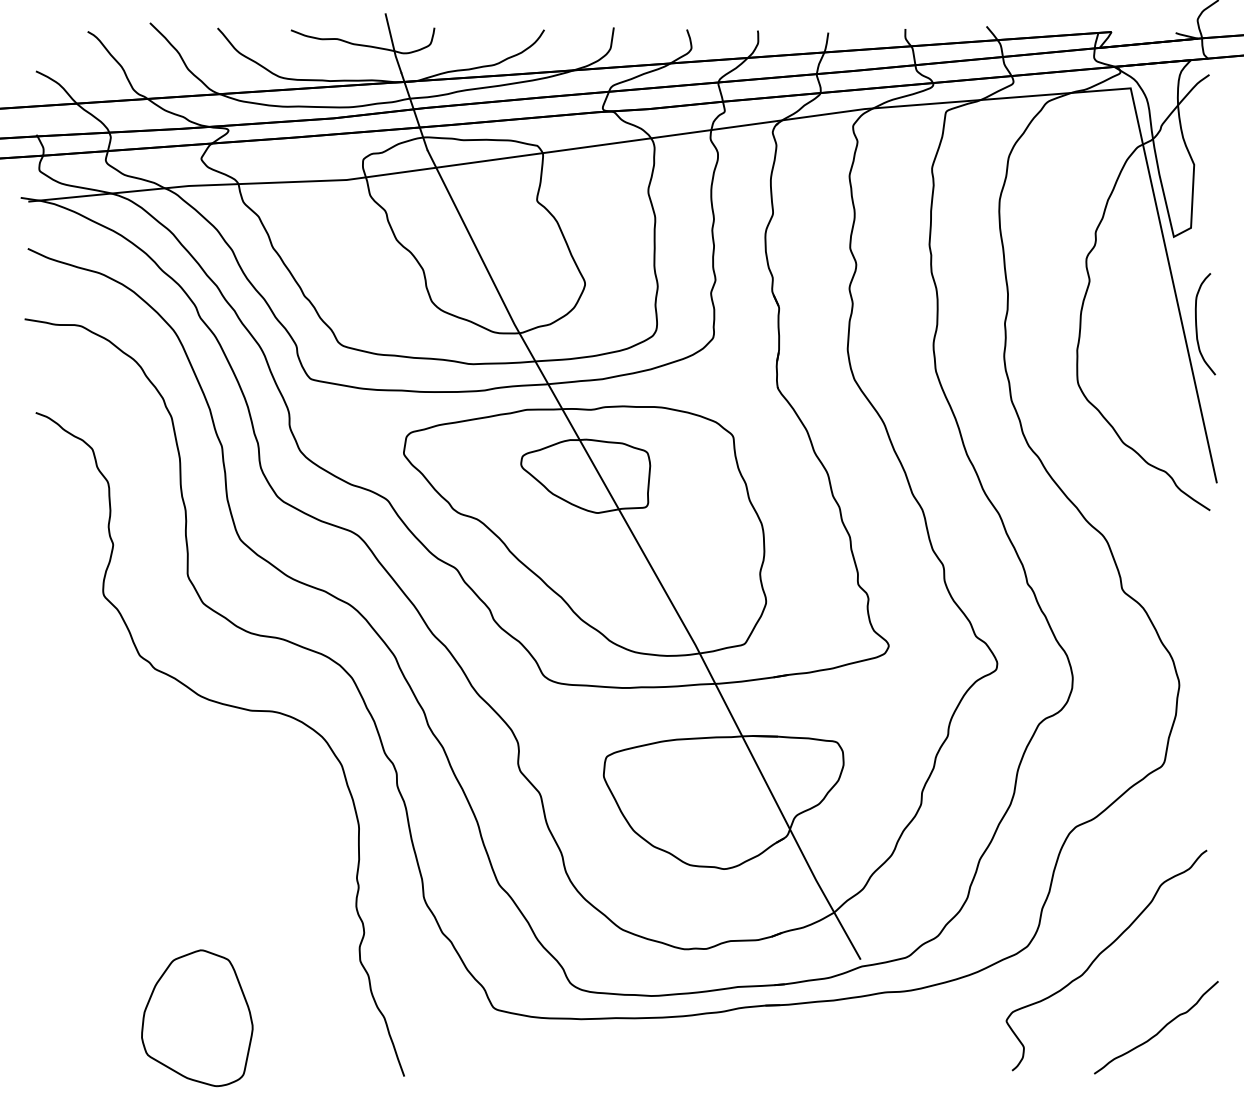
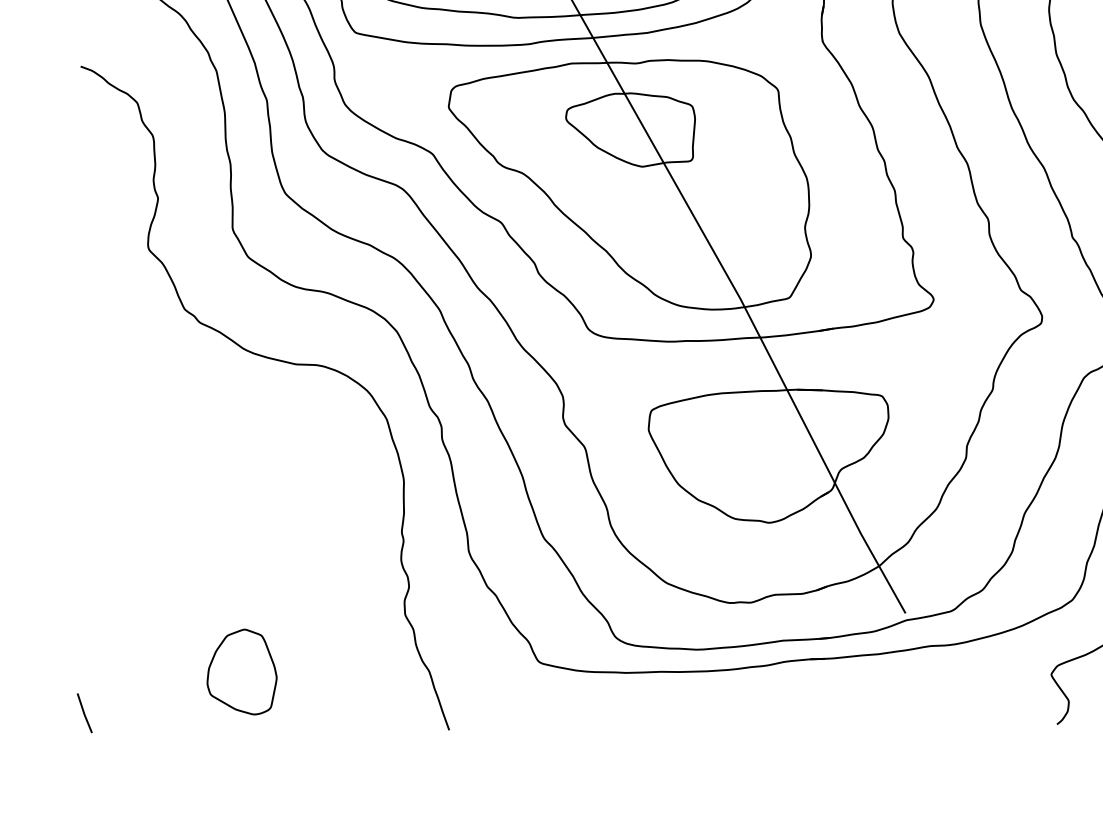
part: (196, 1018) -> (241, 672), size x0.62
line: (39, 1059) -> (84, 713), added

